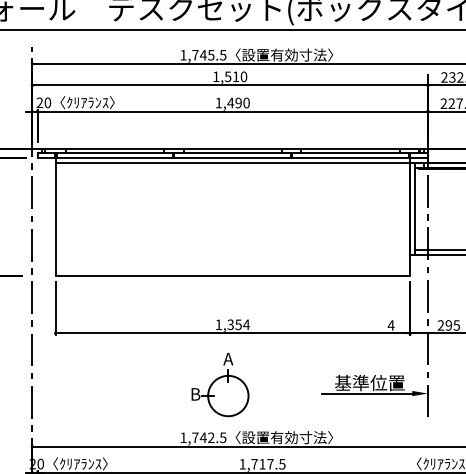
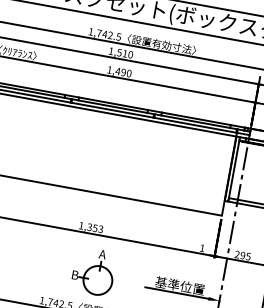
text: (211, 54) -> (110, 34), 1,745.5 -> 1,742.5
text: (246, 324) -> (100, 229), 1,354 -> 1,353
text: (390, 325) -> (201, 248), 4 -> 1
part: (220, 384) -> (93, 271), moved

